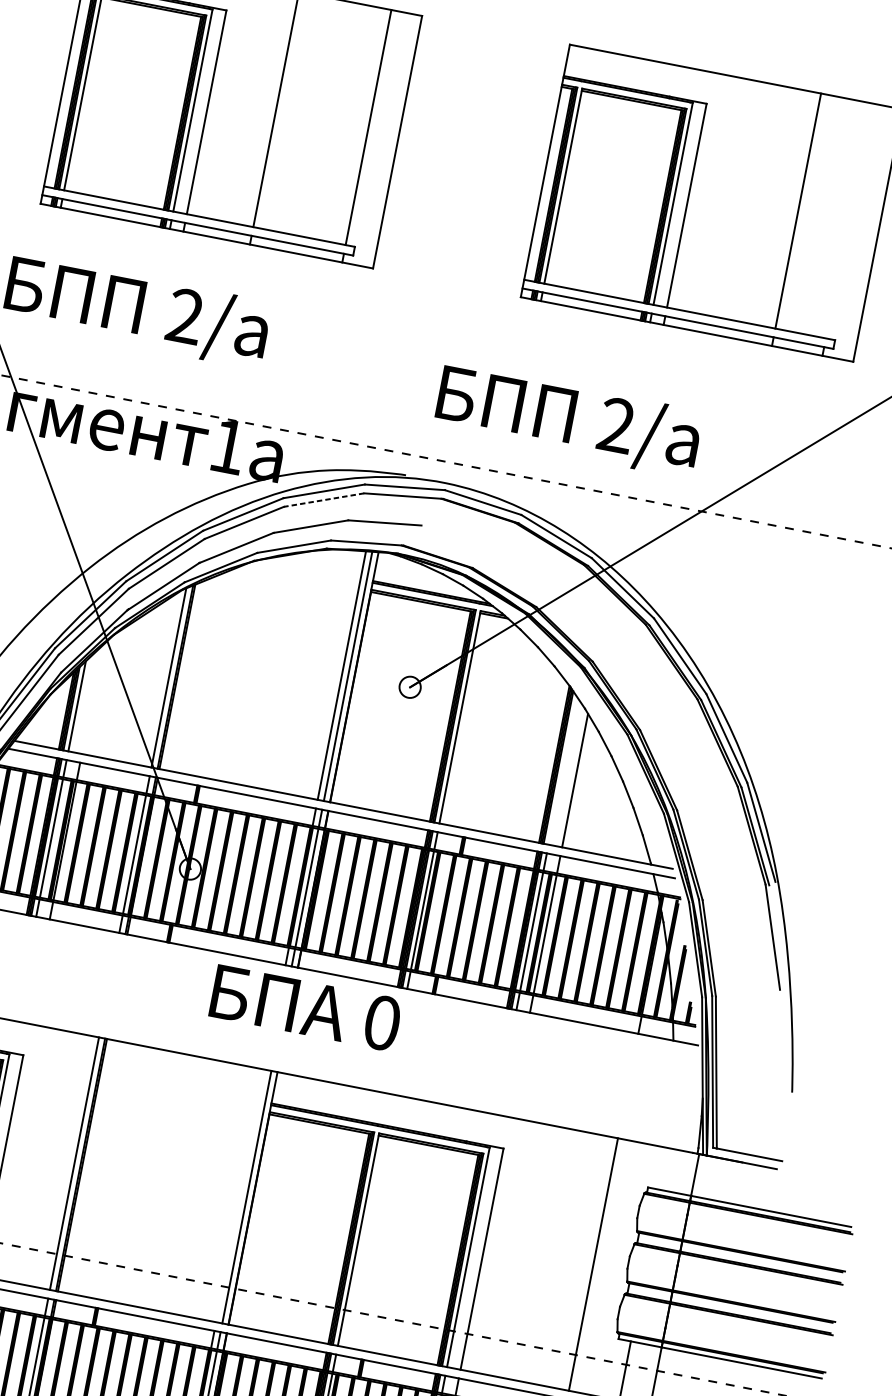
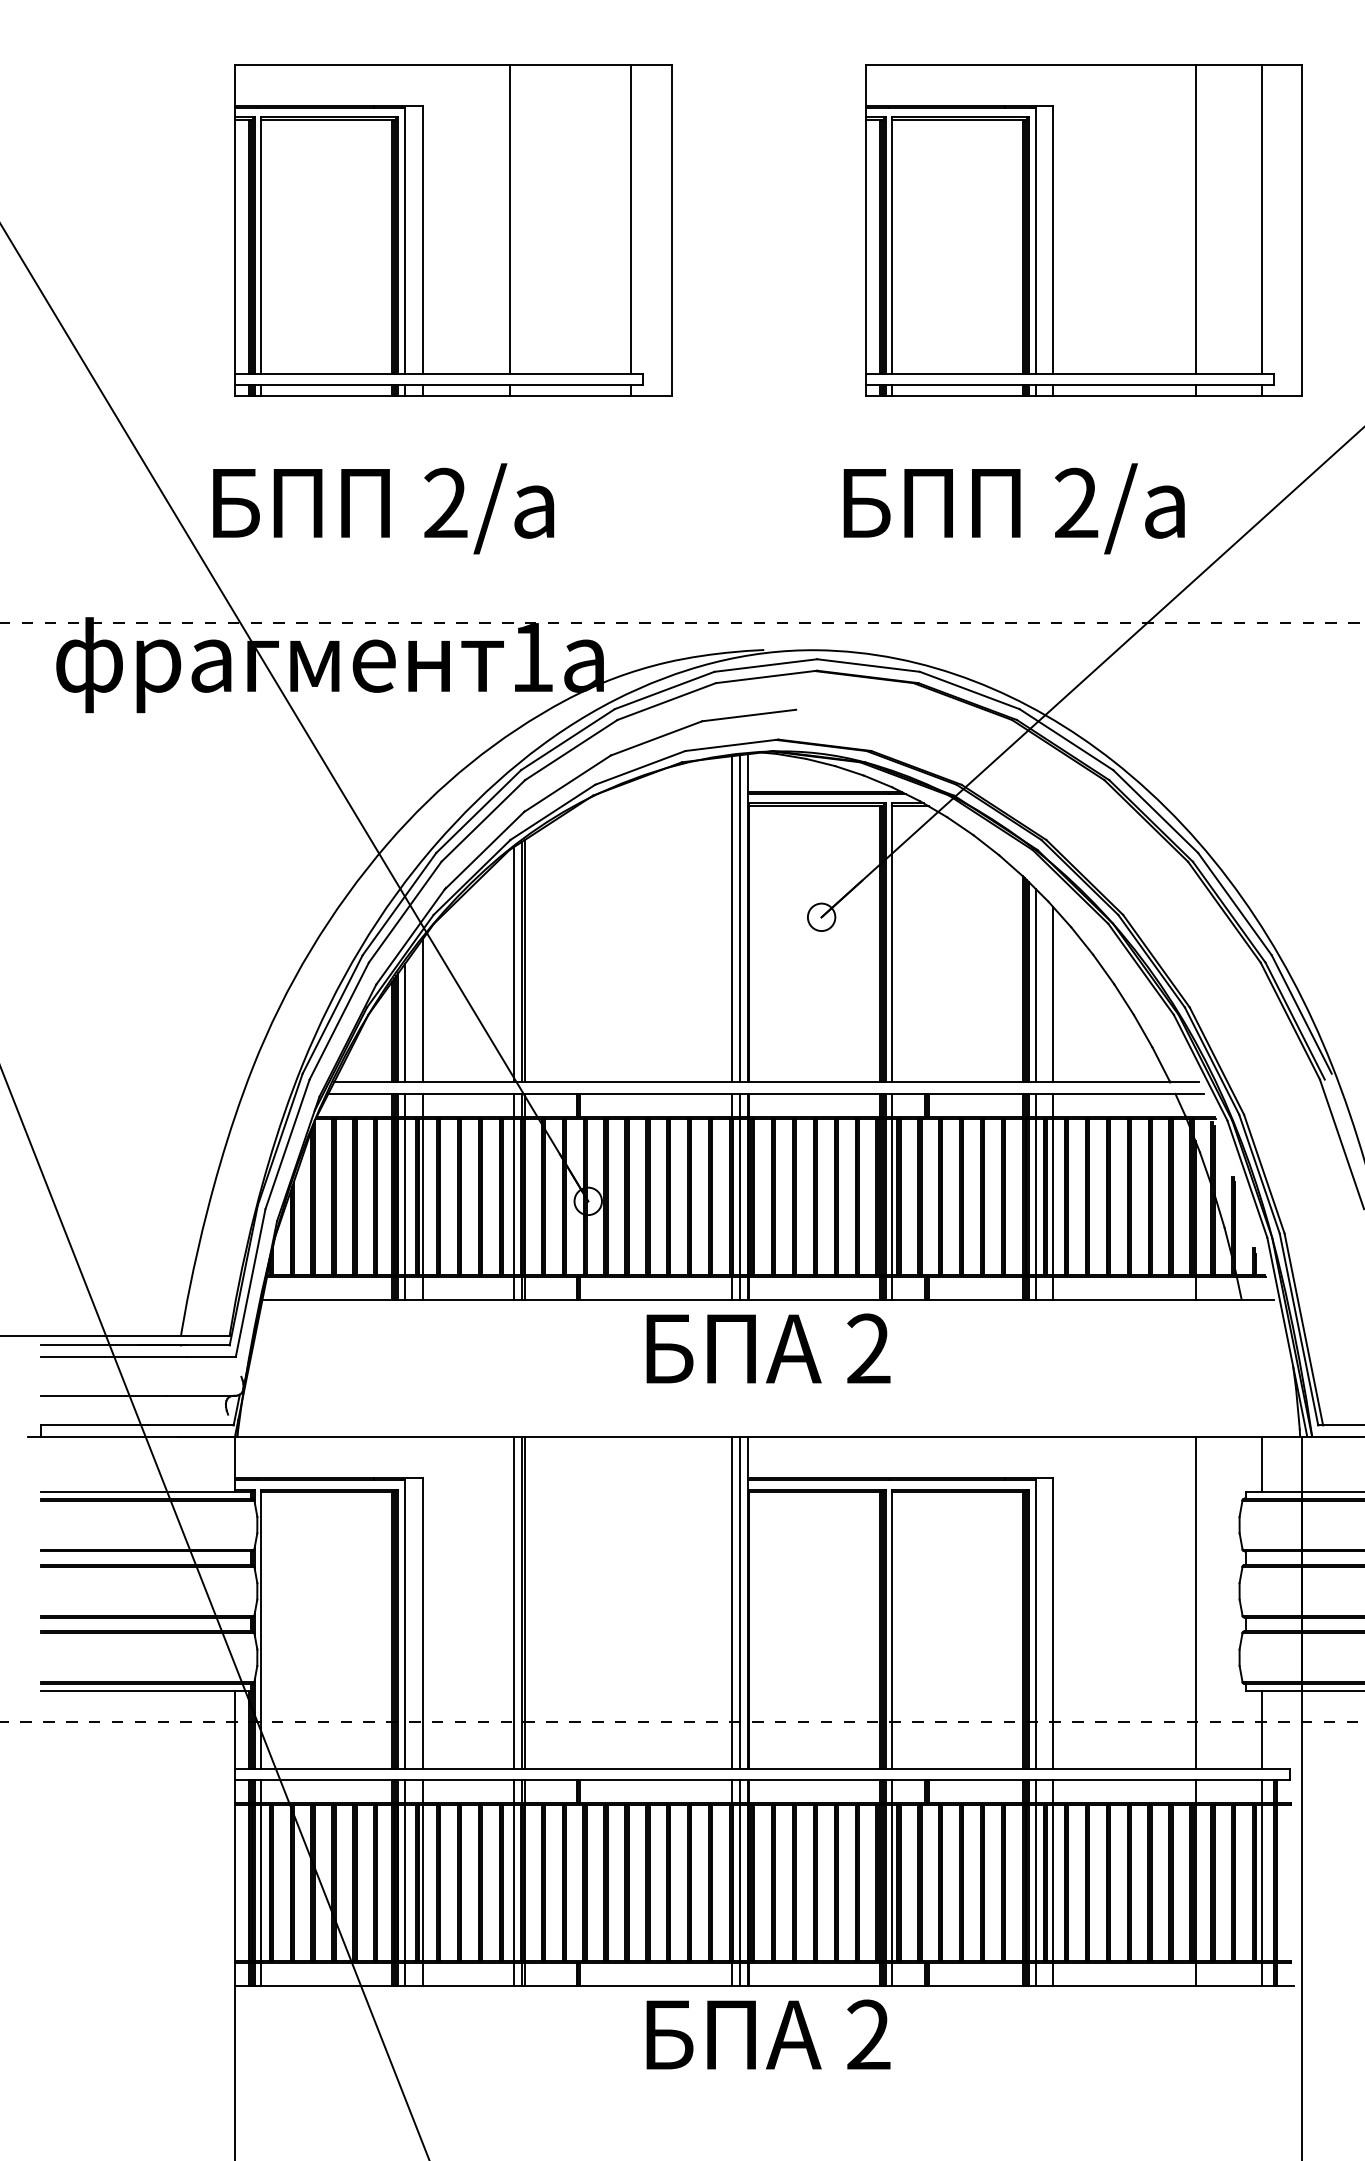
line: (848, 220) -> (1261, 218), added
text: (567, 420) -> (1013, 508), moved
line: (323, 500) -> (666, 701), dashed -> solid
line: (92, 699) -> (422, 1010), added
line: (562, 770) -> (1035, 985), added
text: (382, 1022) -> (868, 1348), 0 -> 2
line: (664, 1168) -> (1261, 1463), added
line: (240, 1195) -> (732, 1602), added

